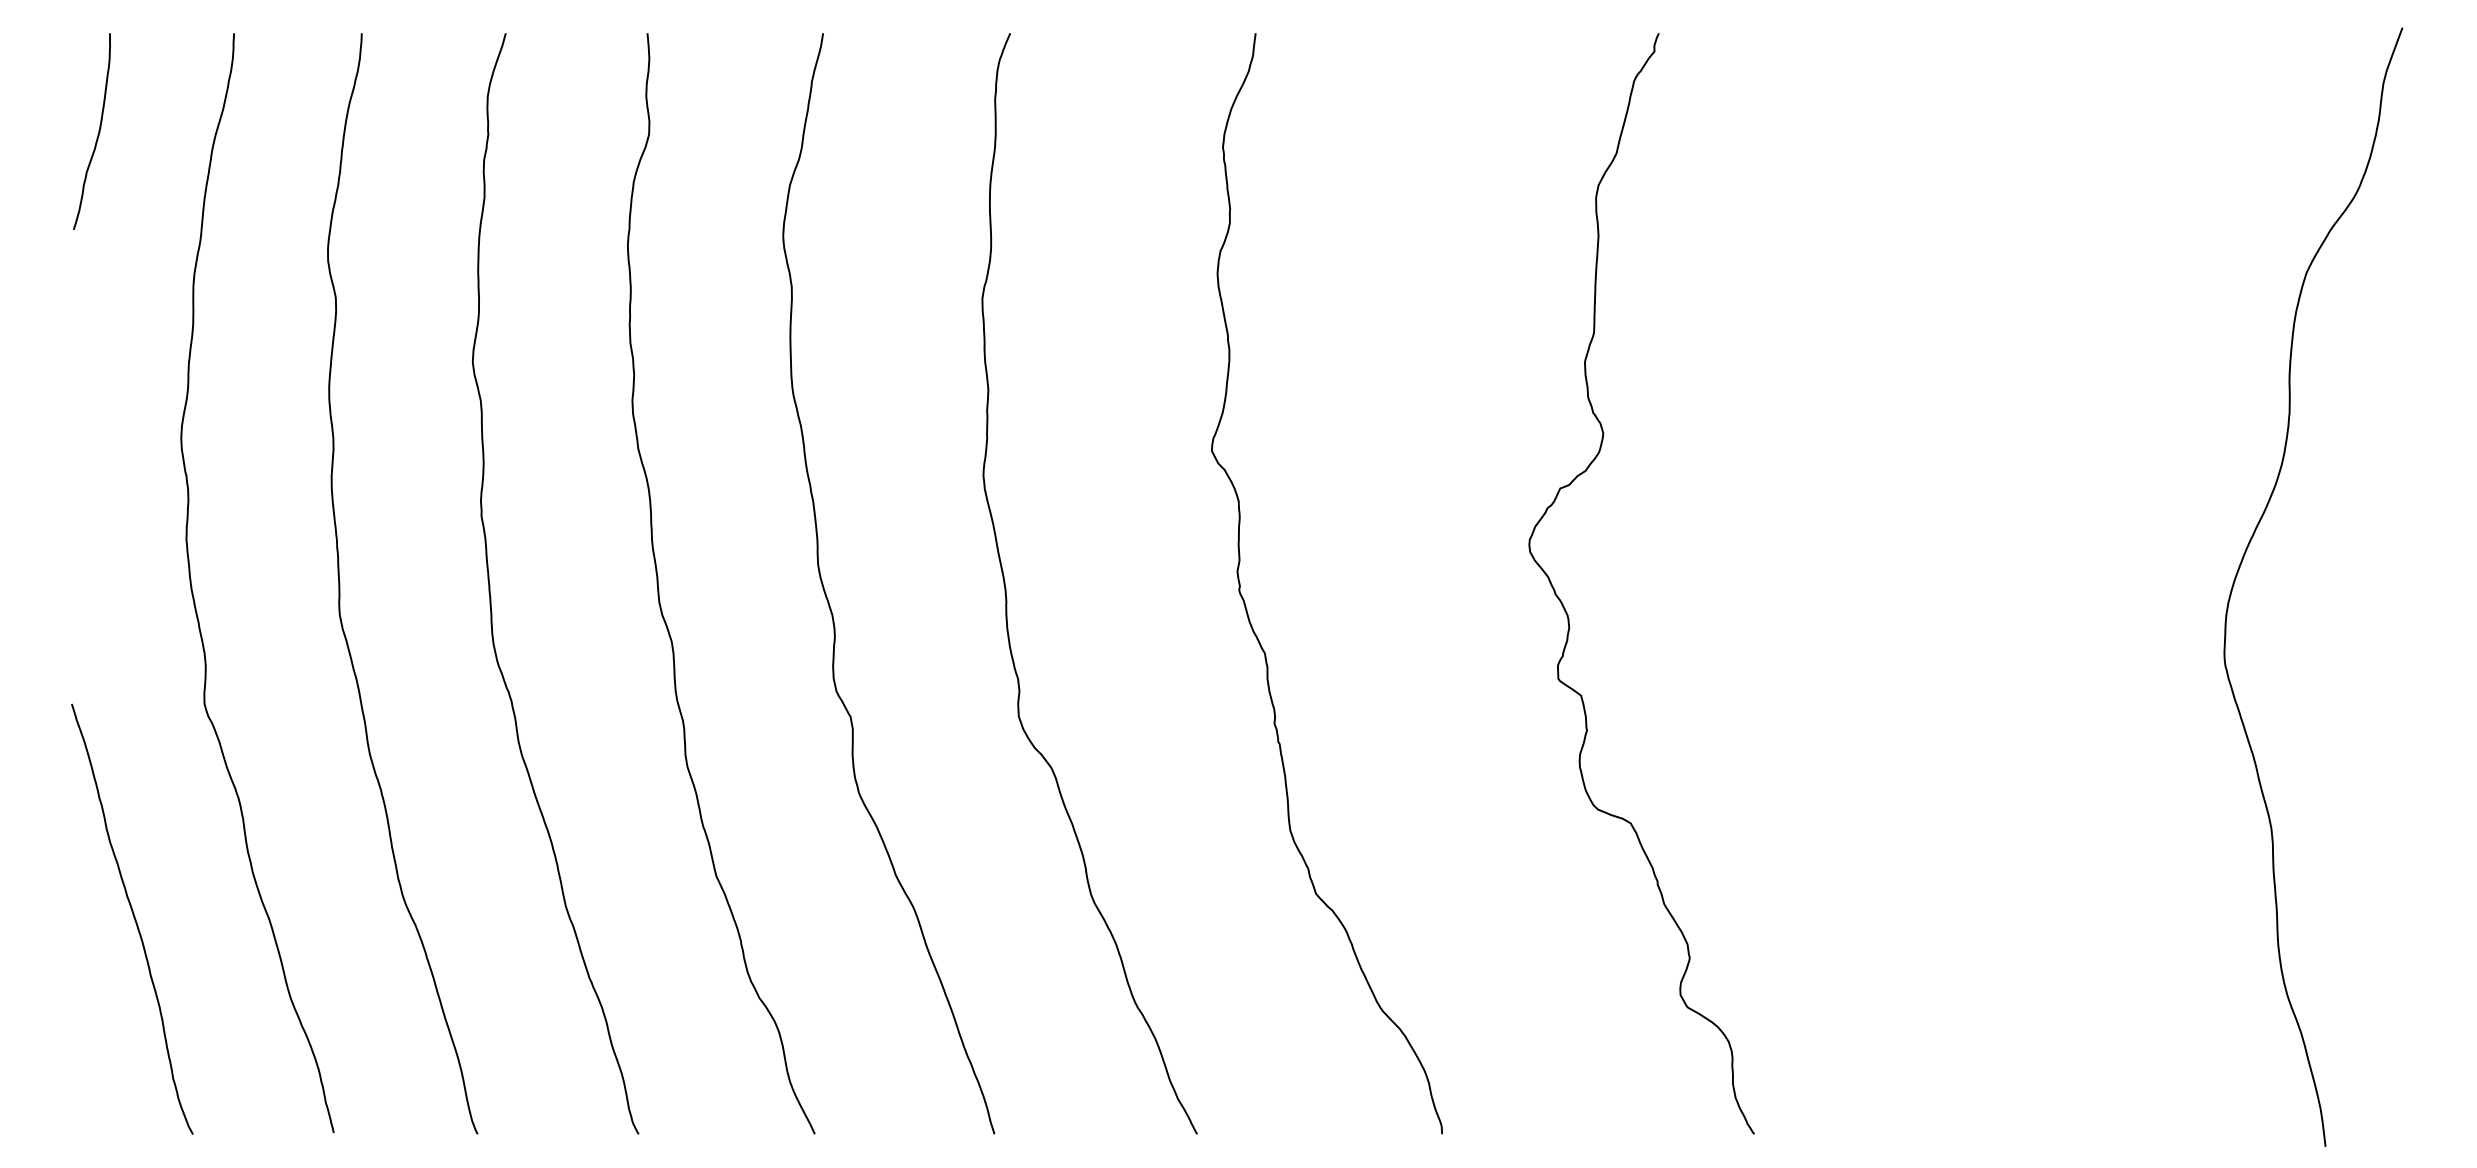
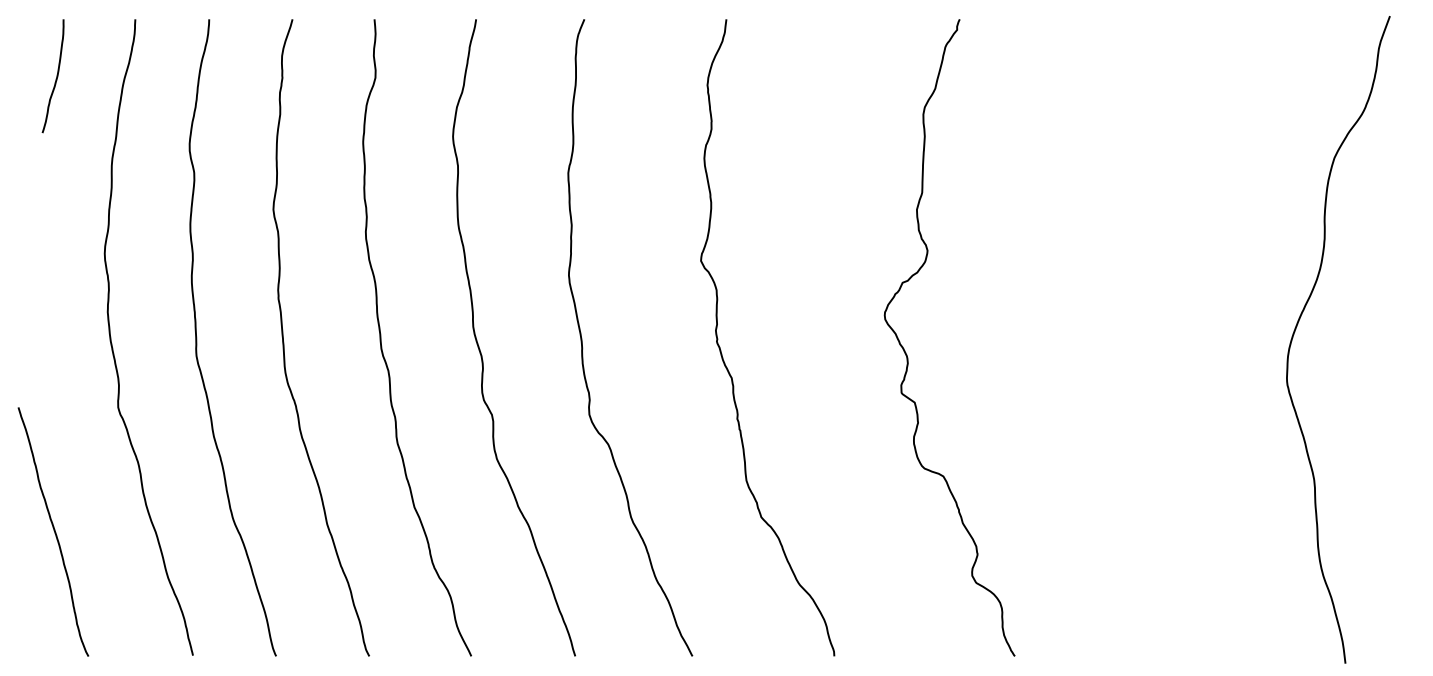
curve: (132, 916) -> (53, 530), moved

